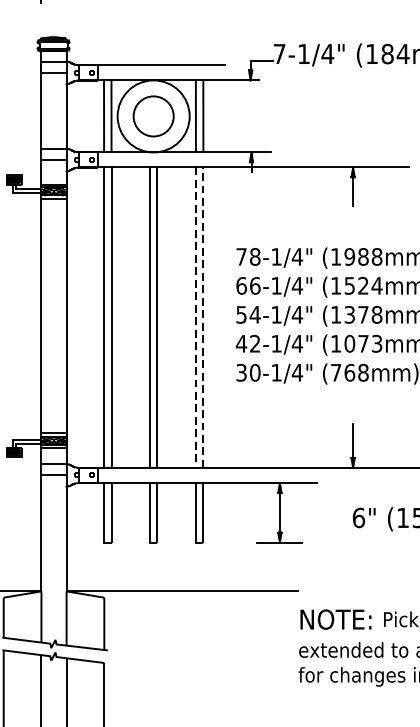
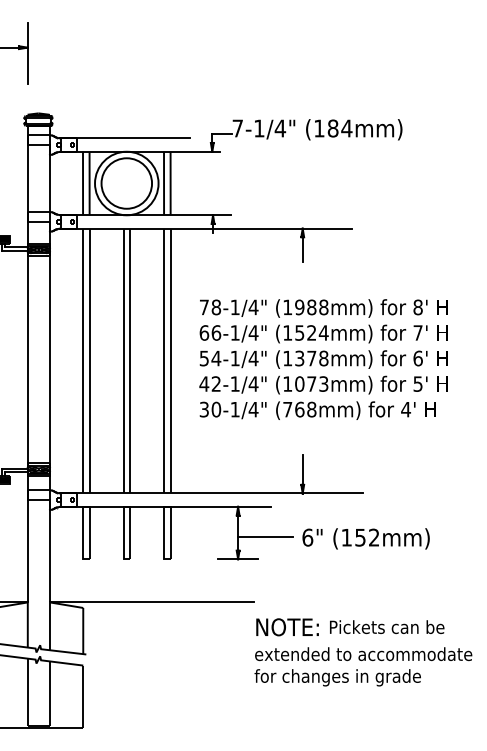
circle: (153, 116) -> (126, 183), size x1.43
line: (203, 317) -> (170, 360), dashed -> solid
line: (196, 318) -> (164, 361), dashed -> solid
line: (310, 516) -> (265, 536), added

